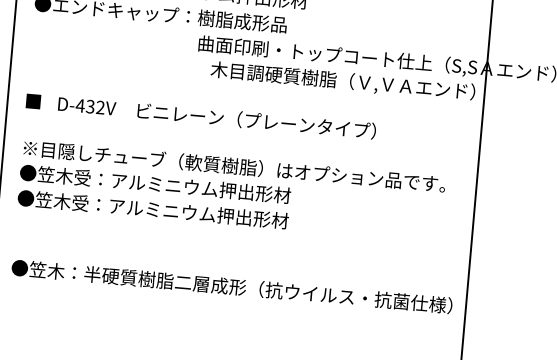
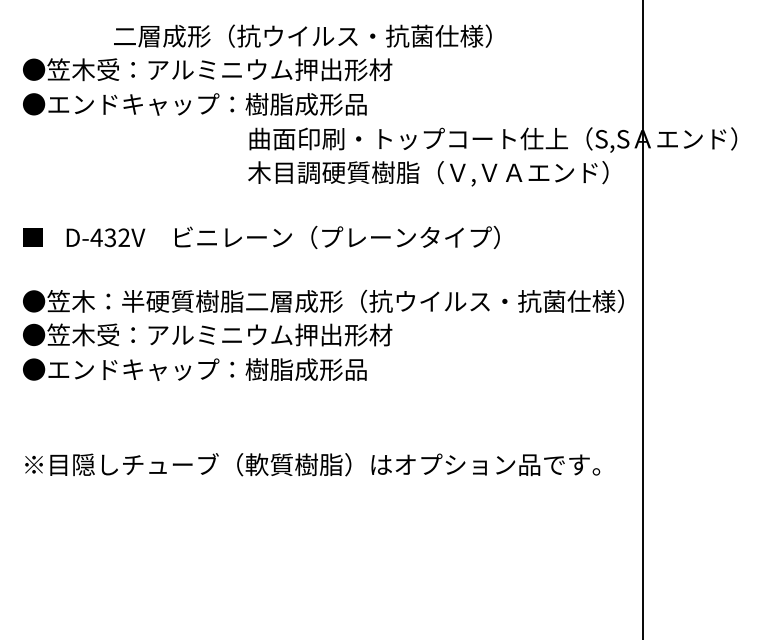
text: (343, 81) -> (428, 173), moved
text: (242, 166) -> (323, 300), ※目隠しチューブ（軟質樹脂）はオプション品です。 -> ●笠木：半硬質樹脂二層成形（抗ウイルス・抗菌仕様）
text: (161, 210) -> (219, 369), ●笠木受：アルミニウム押出形材 -> ●エンドキャップ：樹脂成形品
text: (232, 286) -> (323, 464), ●笠木：半硬質樹脂二層成形（抗ウイルス・抗菌仕様） -> ※目隠しチューブ（軟質樹脂）はオプション品です。

